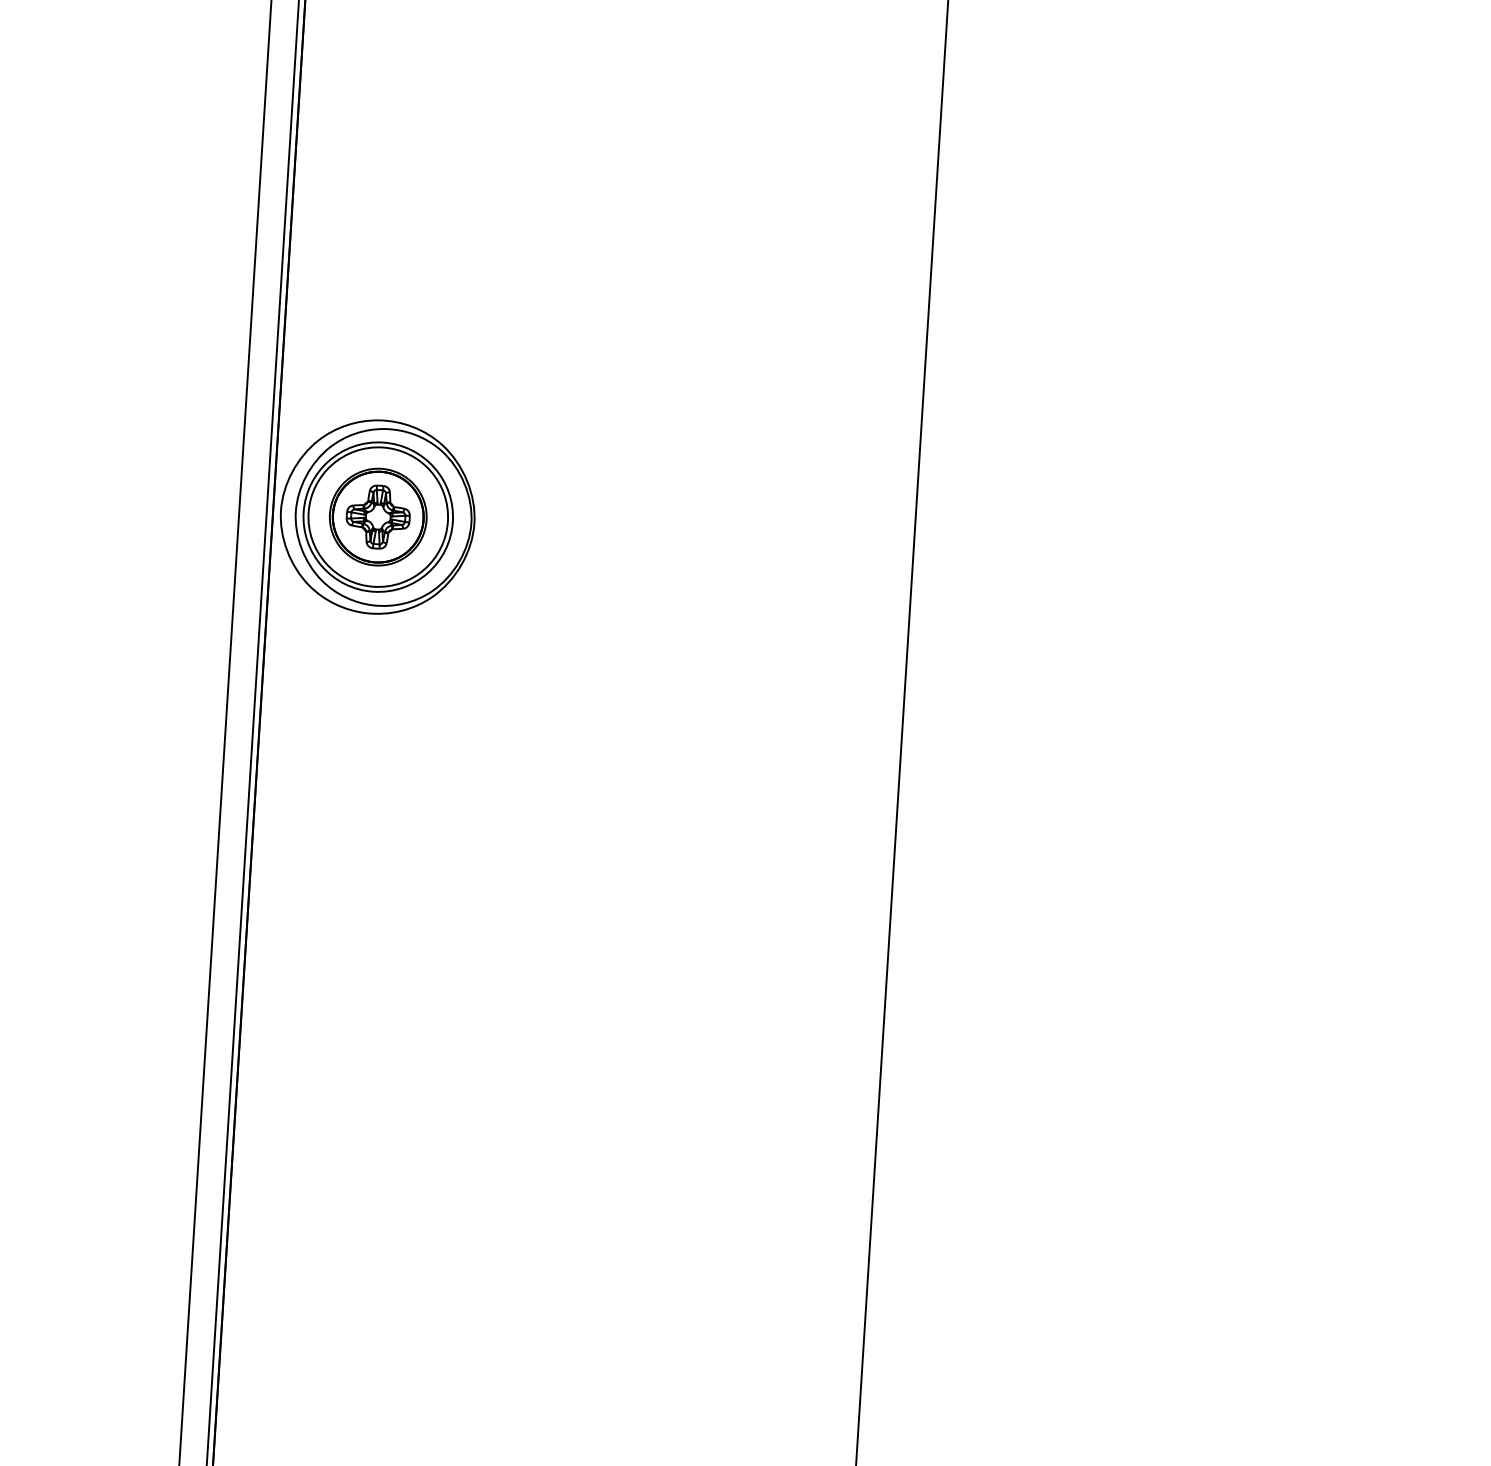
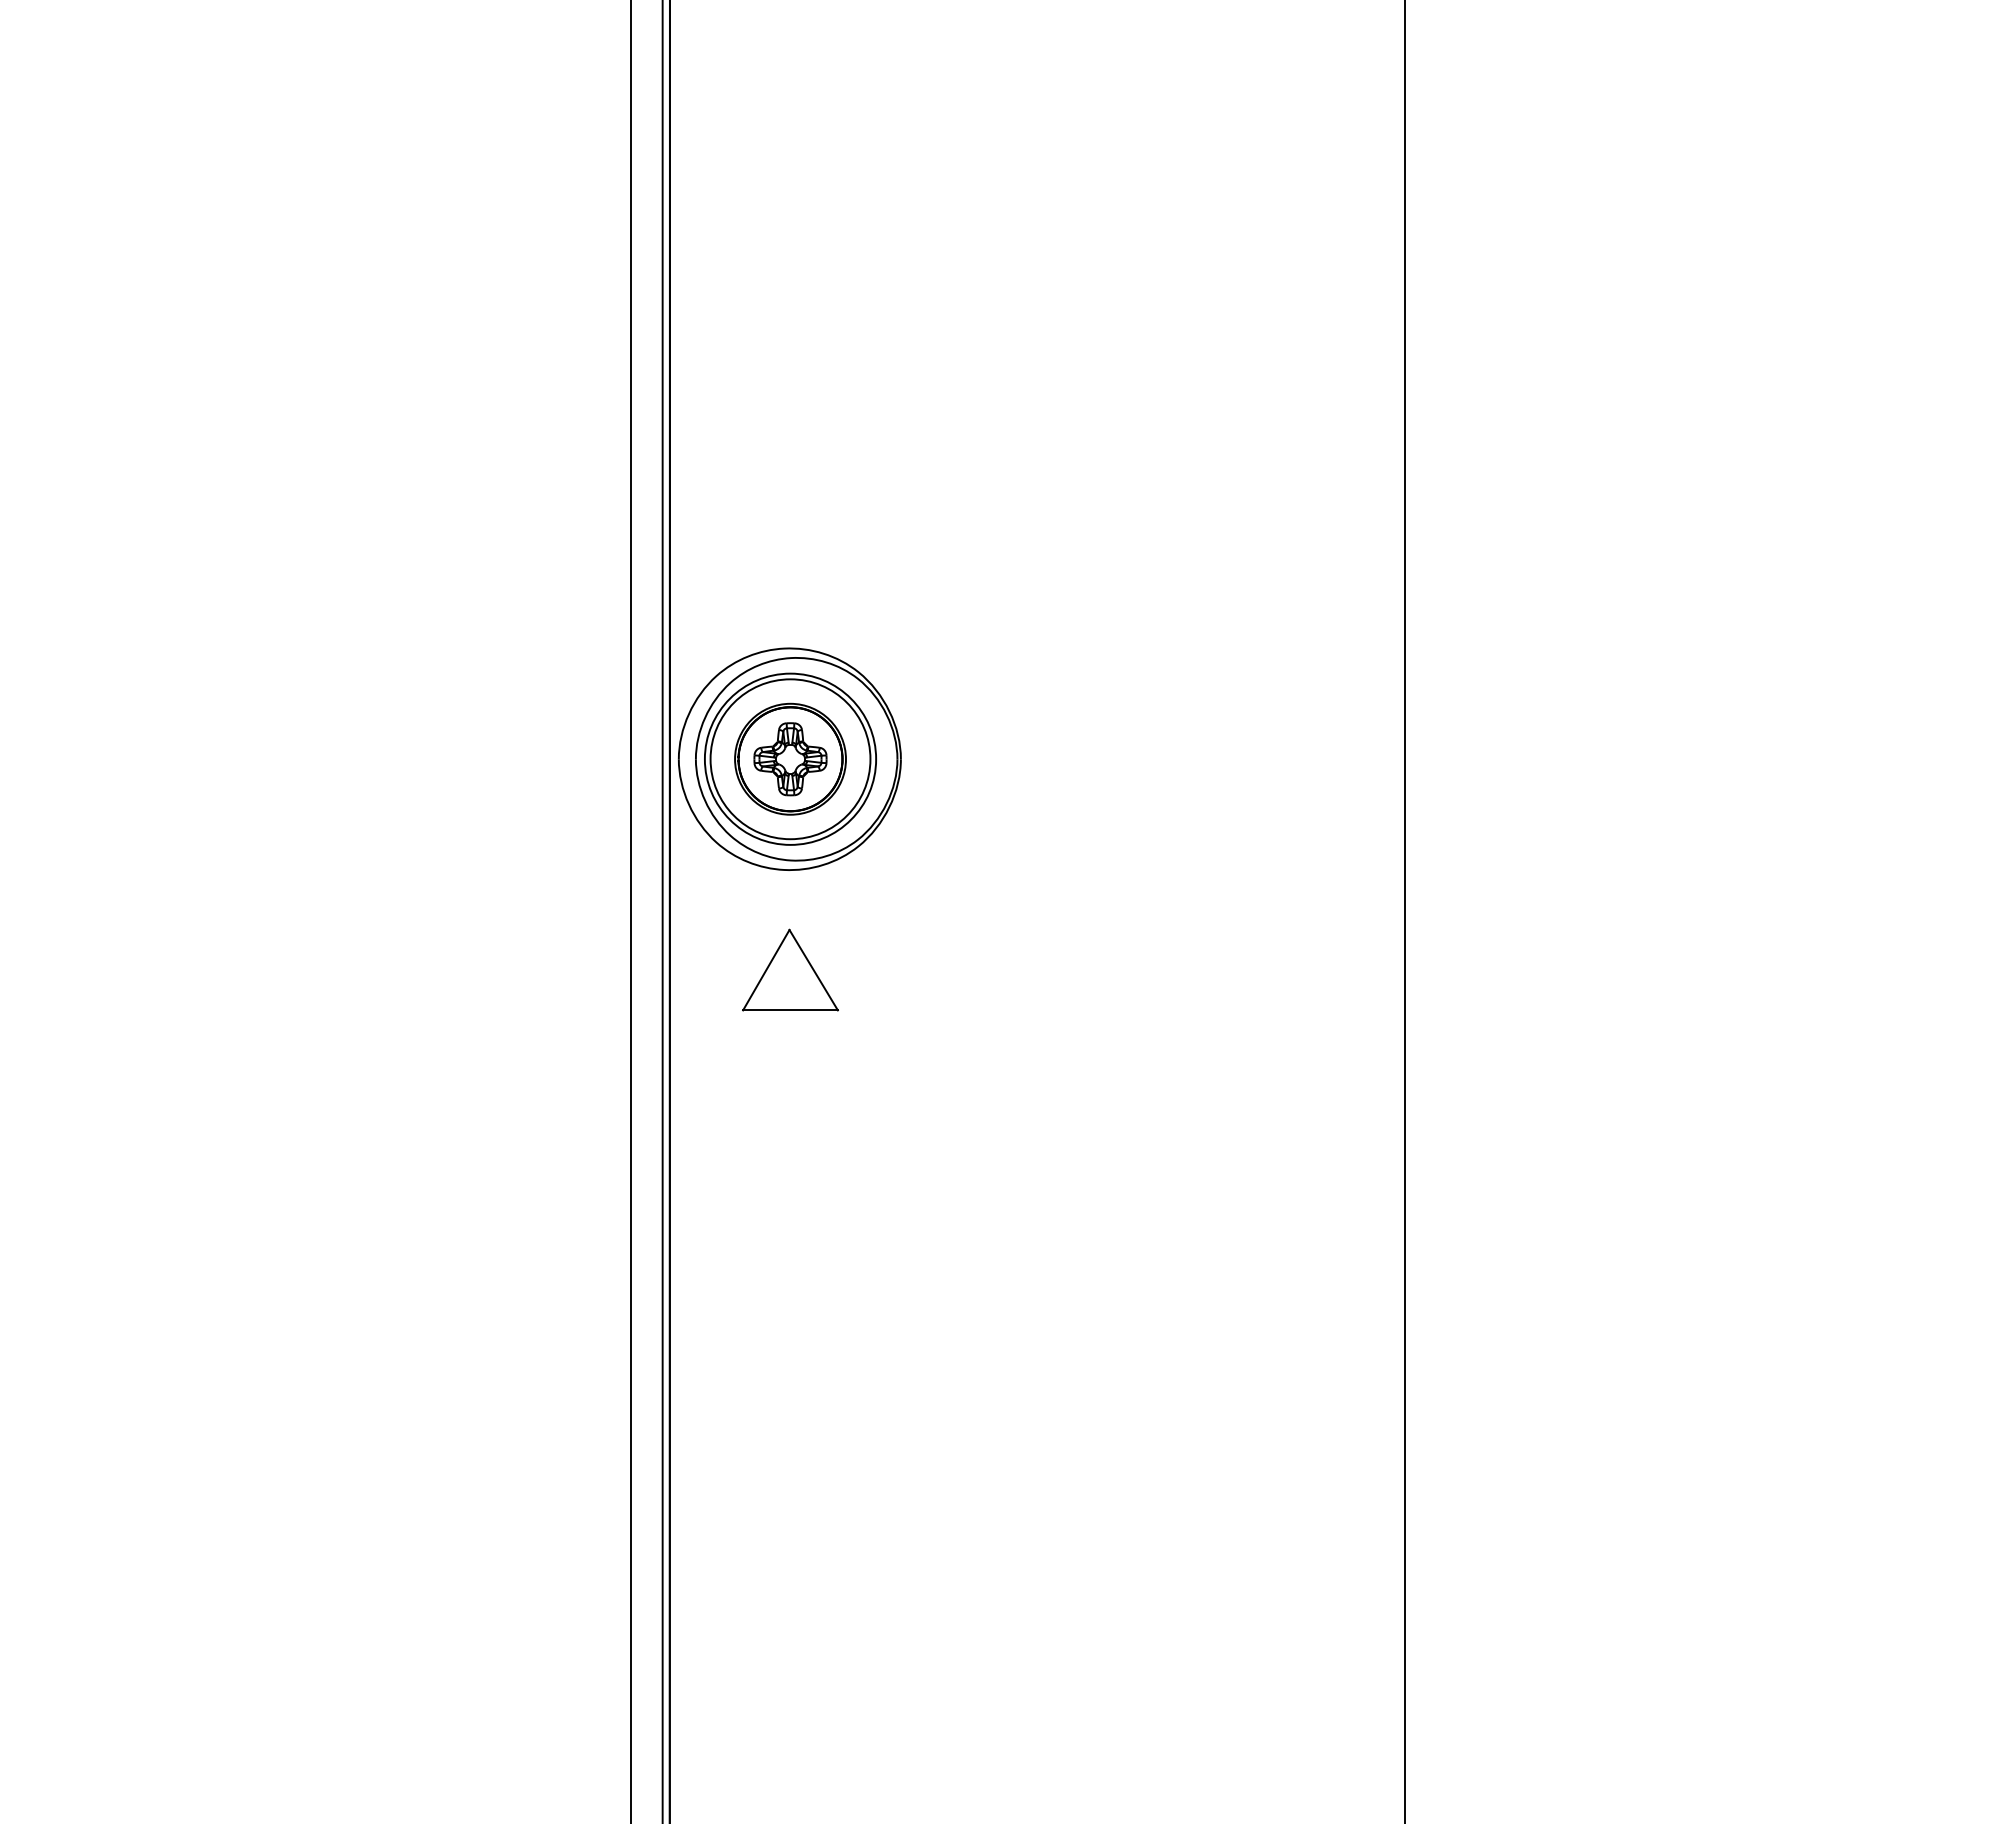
part: (366, 700) -> (790, 969), added

